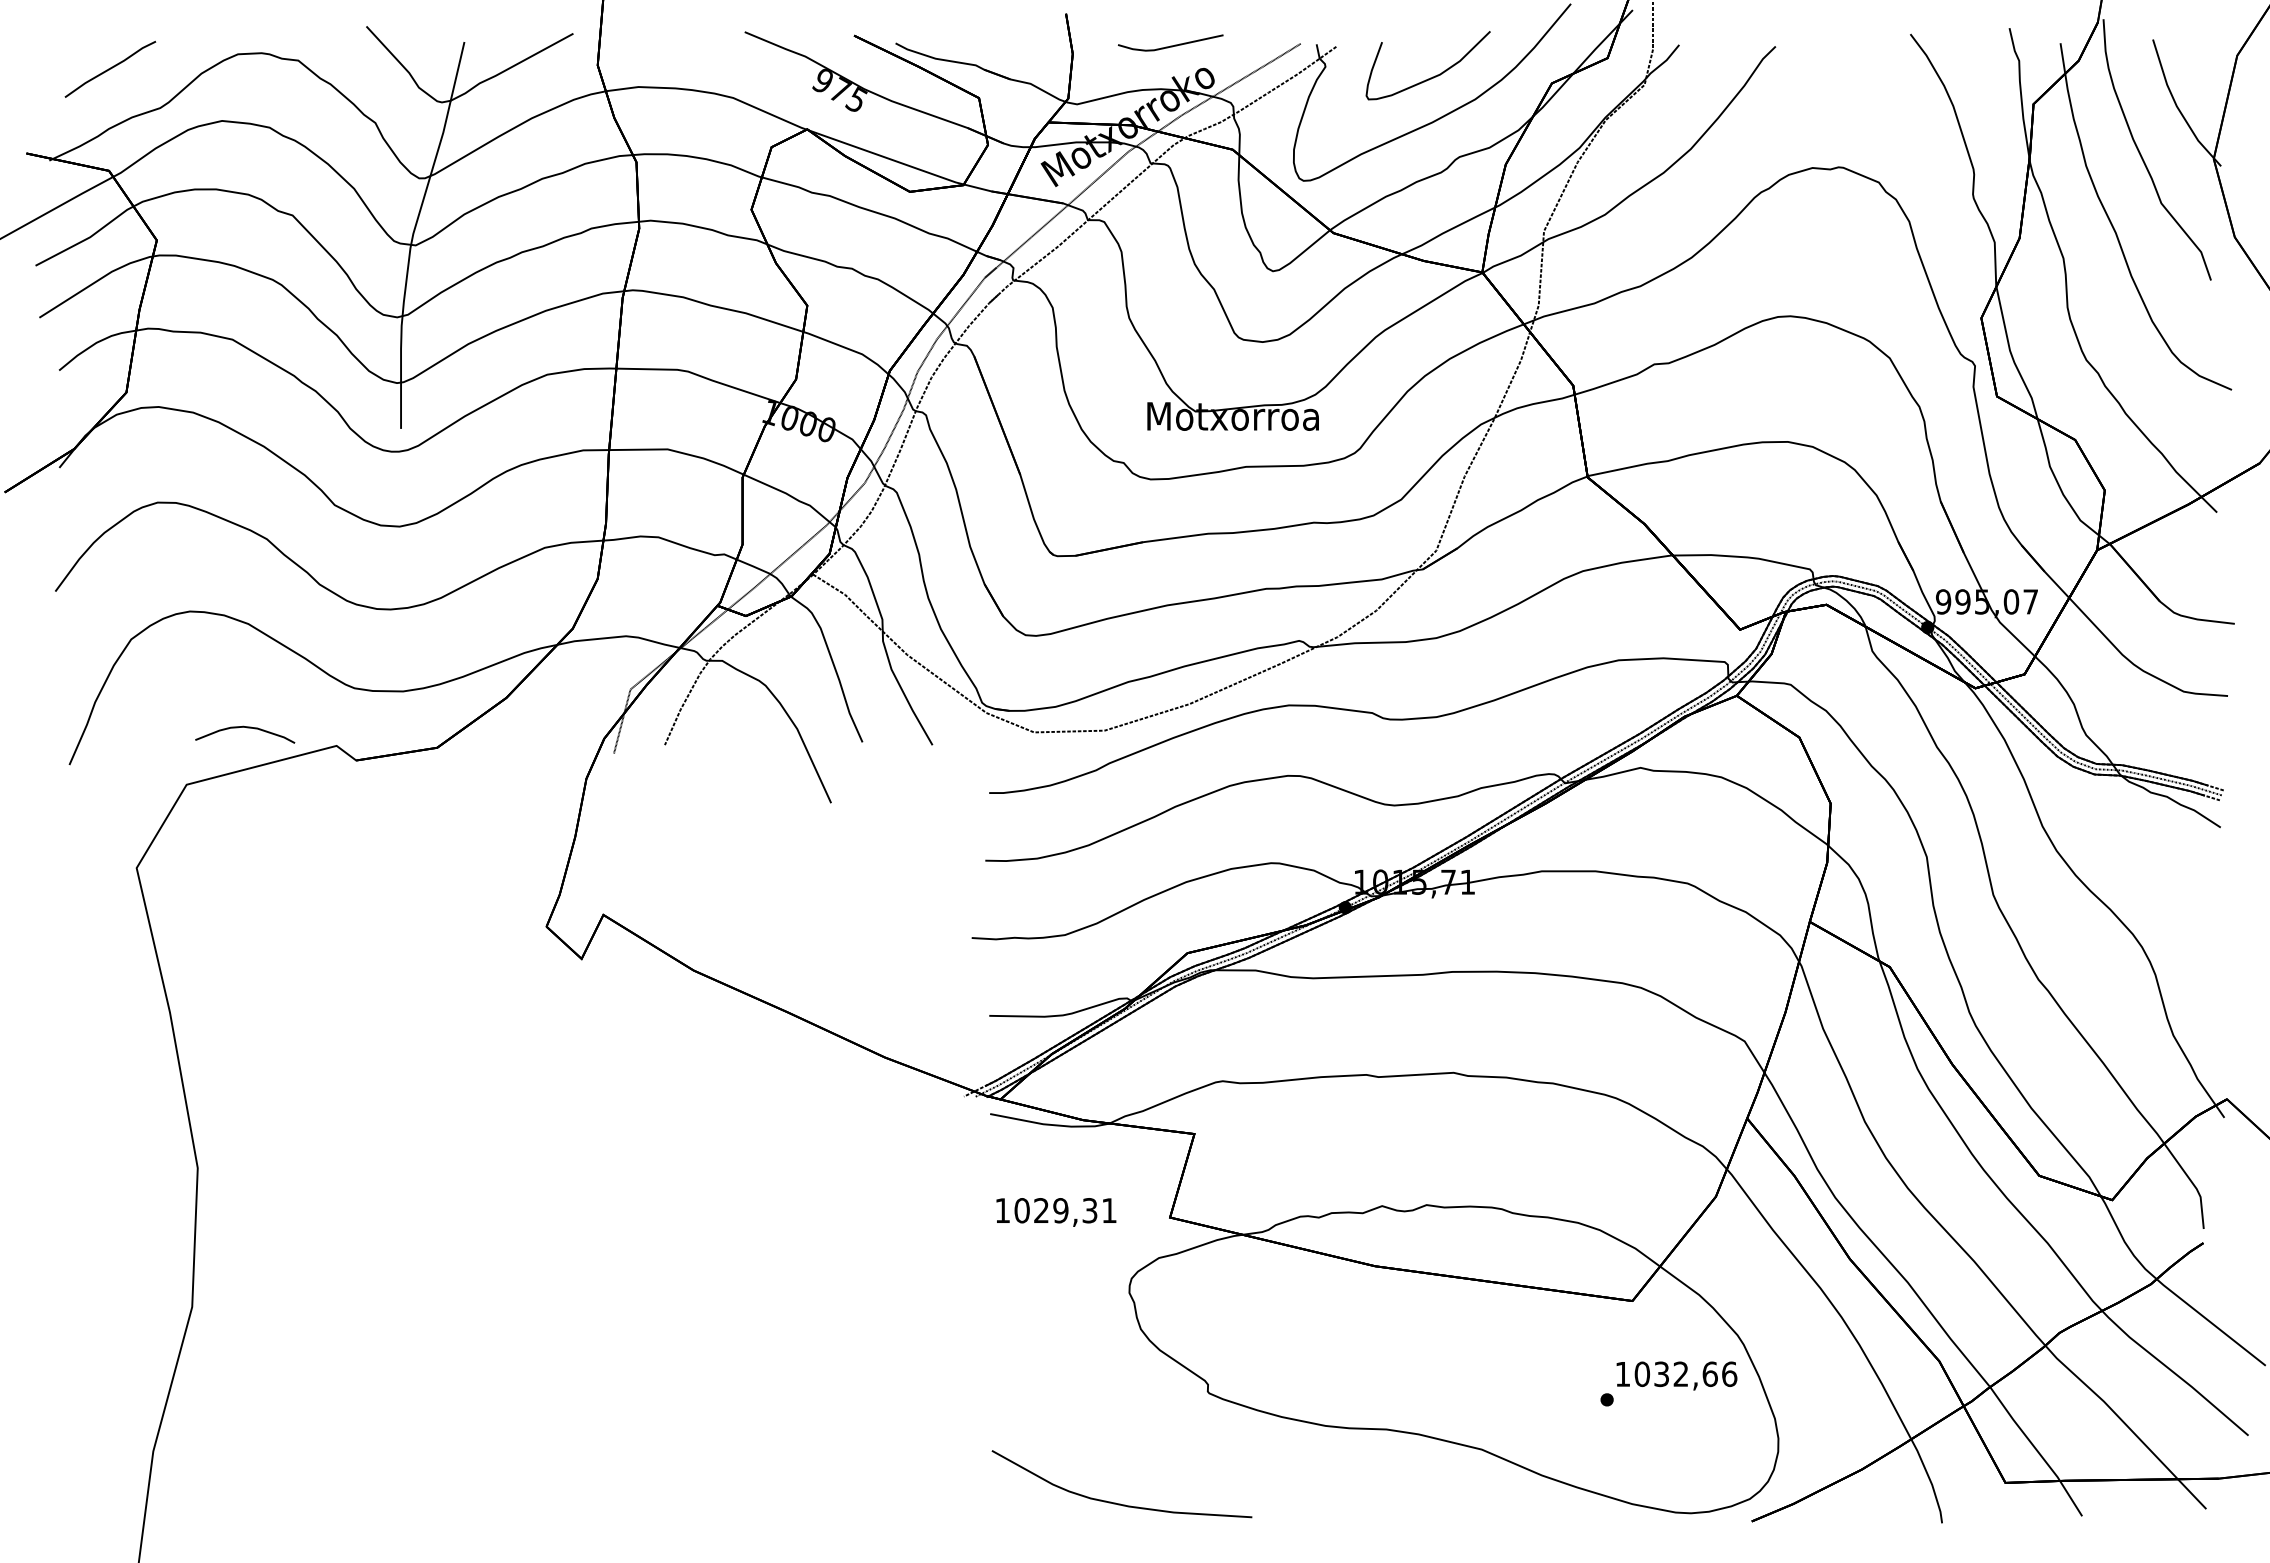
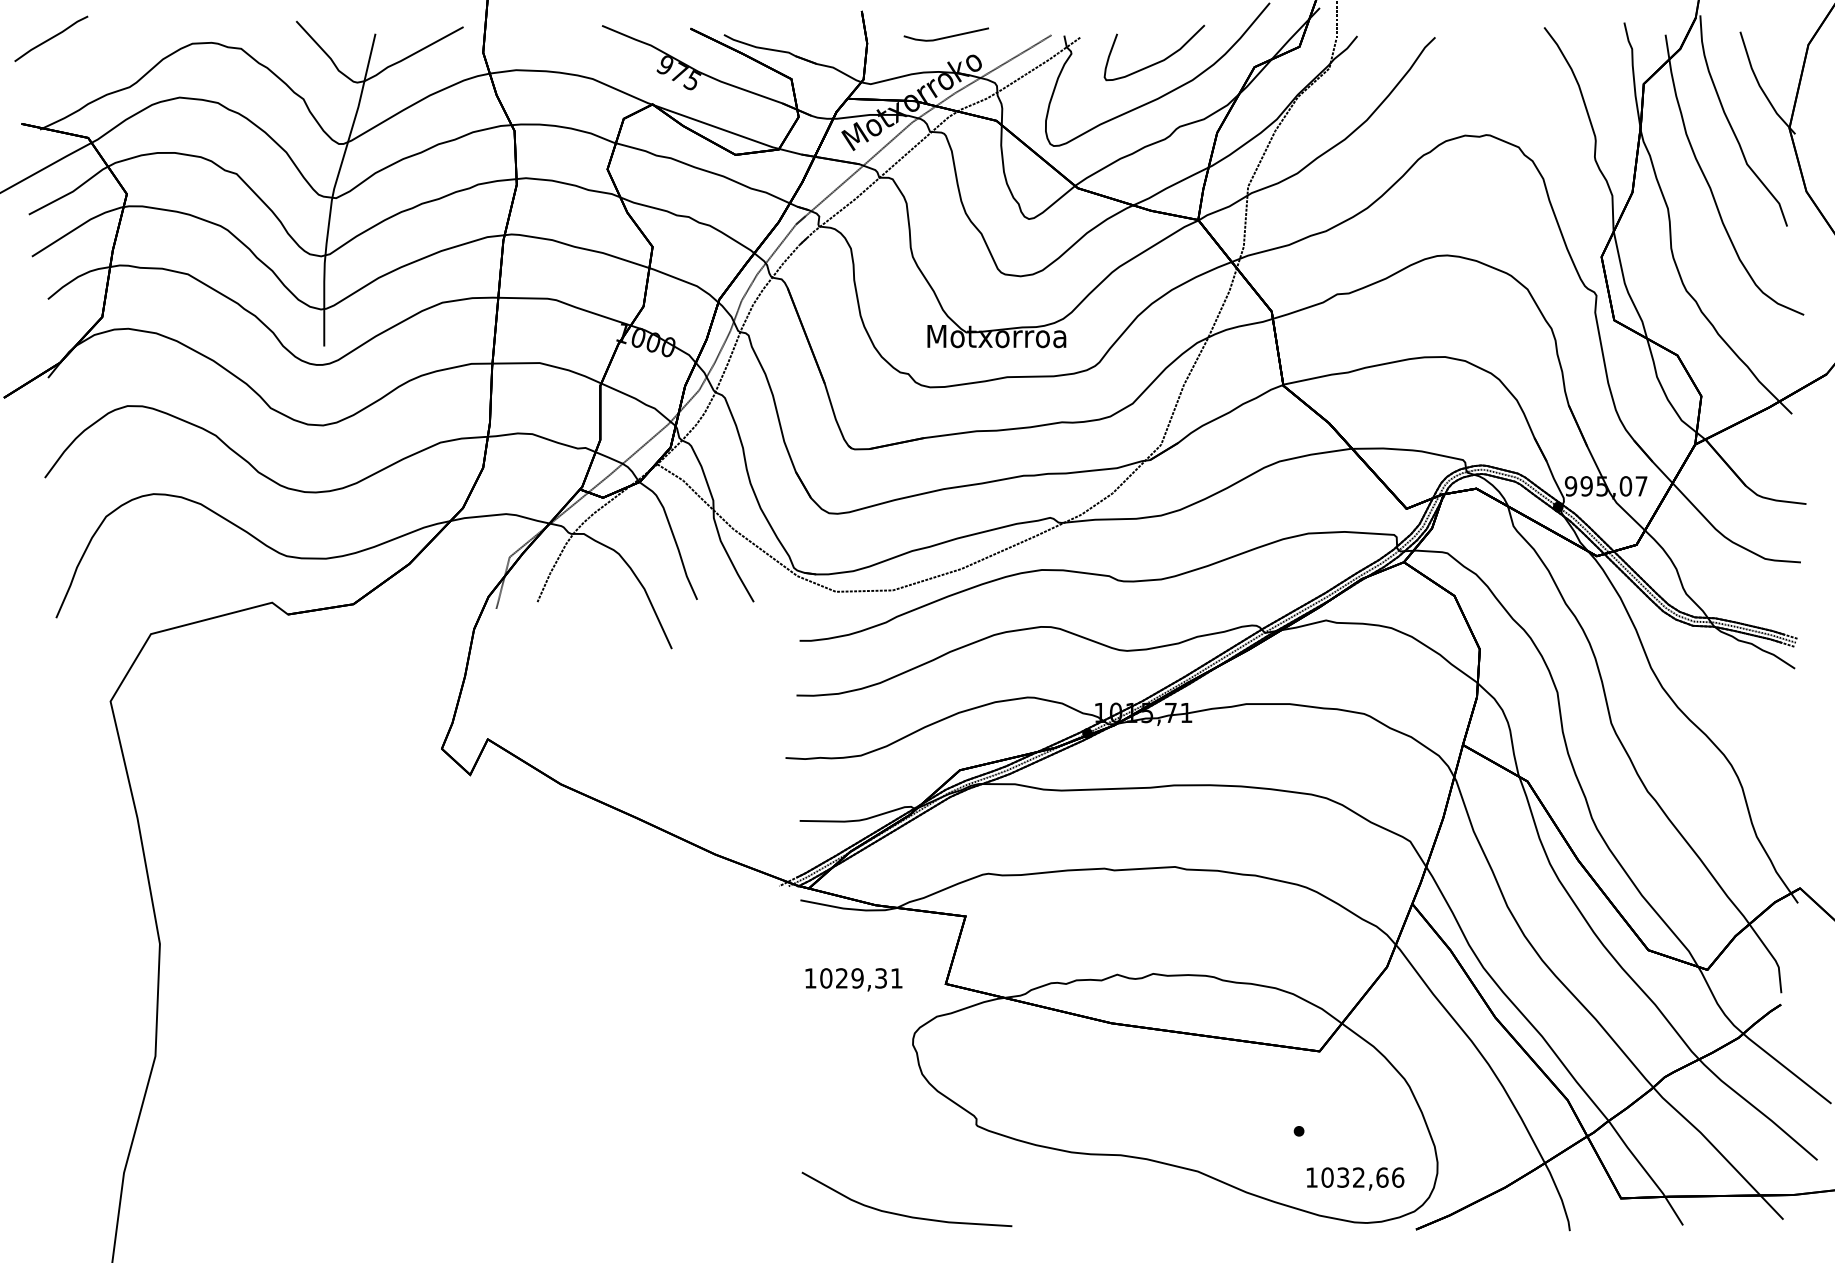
line: (110, 68) -> (51, 38), moved
curve: (244, 728) -> (197, 588), removed
text: (1676, 1375) -> (1355, 1178), moved

